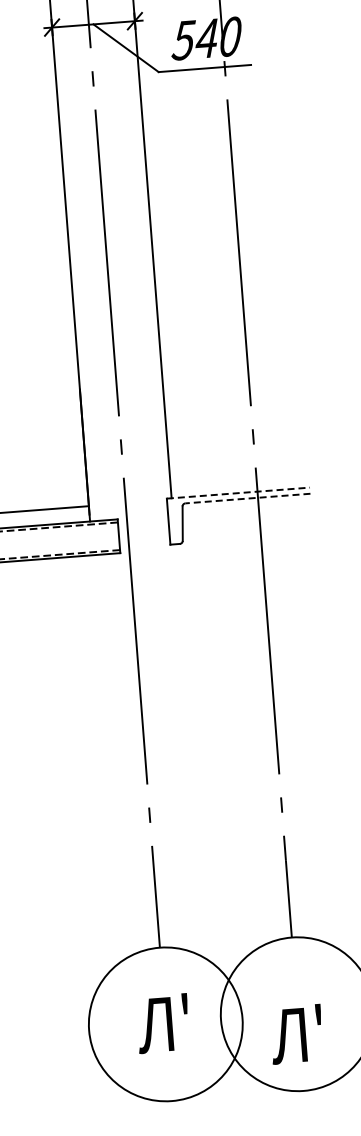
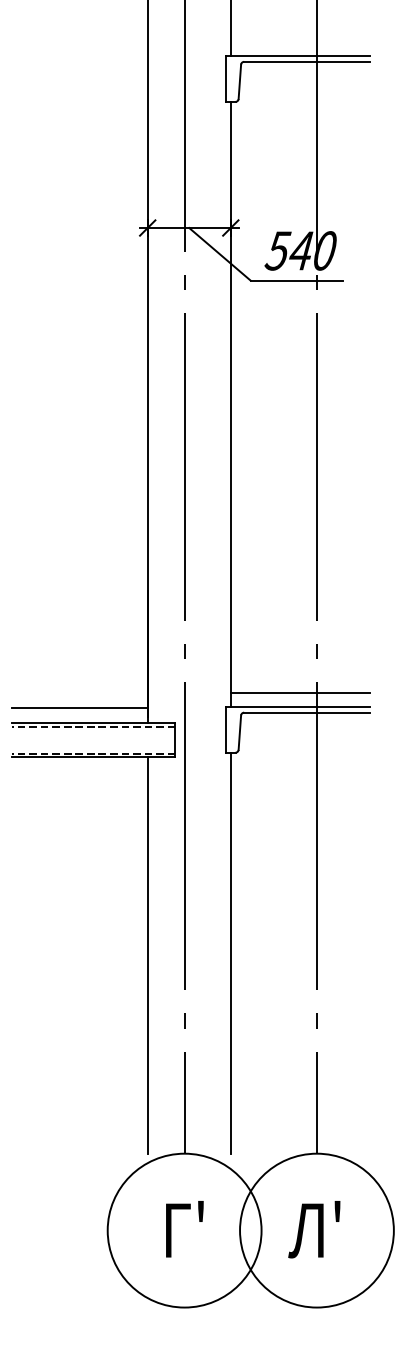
line: (239, 479) -> (299, 692), added
line: (238, 493) -> (297, 706), dashed -> solid
line: (247, 498) -> (306, 712), dashed -> solid
line: (190, 743) -> (230, 952), added
line: (107, 752) -> (147, 955), added
text: (162, 1023) -> (181, 1229), Л' -> Г'
text: (296, 1034) -> (314, 1229), moved

